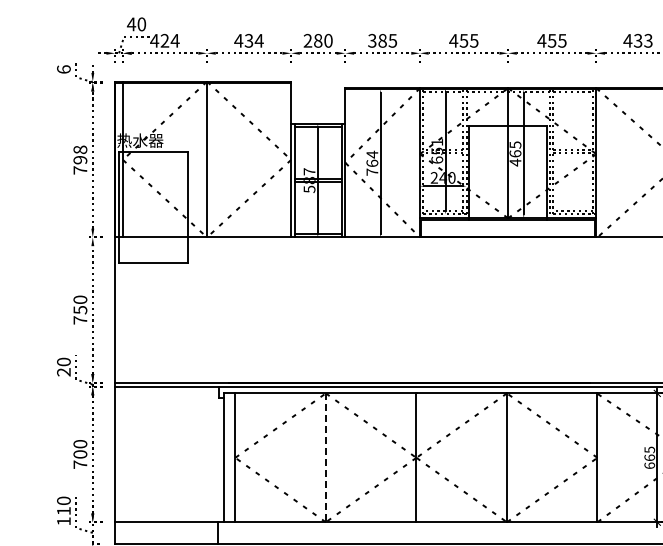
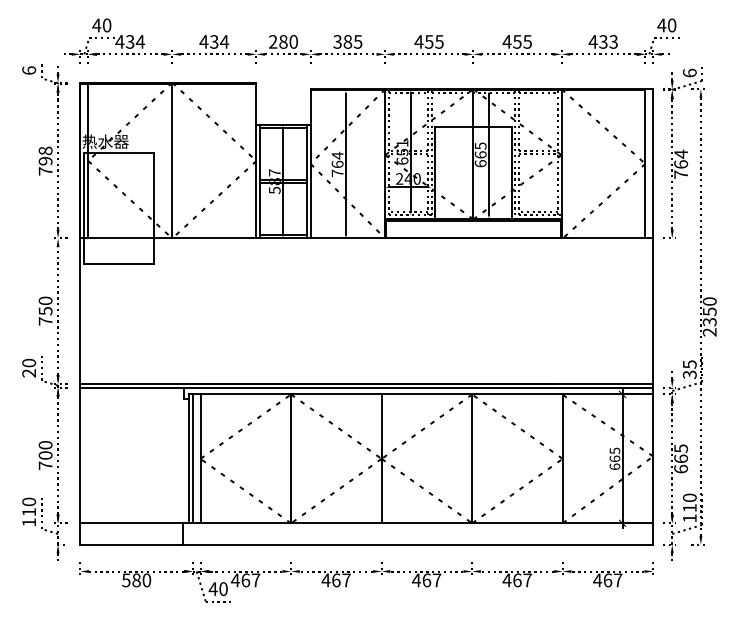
text: (165, 40) -> (130, 41), 424 -> 434
text: (515, 162) -> (480, 163), 465 -> 665
line: (227, 457) -> (192, 458), added
line: (326, 458) -> (291, 459), dashed -> solid

